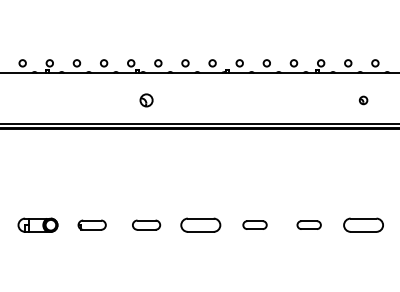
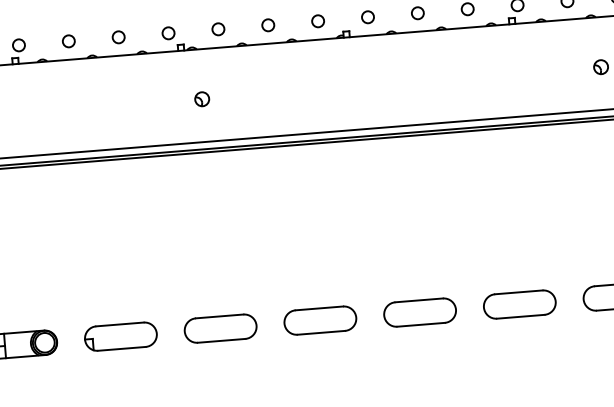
part: (146, 100) -> (202, 99), size x0.62
part: (91, 224) -> (119, 335), size x1.43
part: (146, 224) -> (220, 327), size x1.43
part: (254, 224) -> (418, 311), size x1.67
part: (308, 224) -> (518, 303), size x1.67

